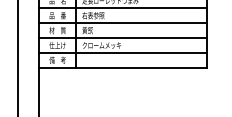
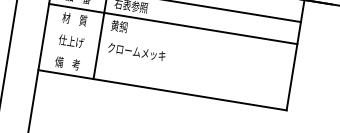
line: (122, 38) -> (169, 46), removed
line: (122, 53) -> (165, 68), removed

